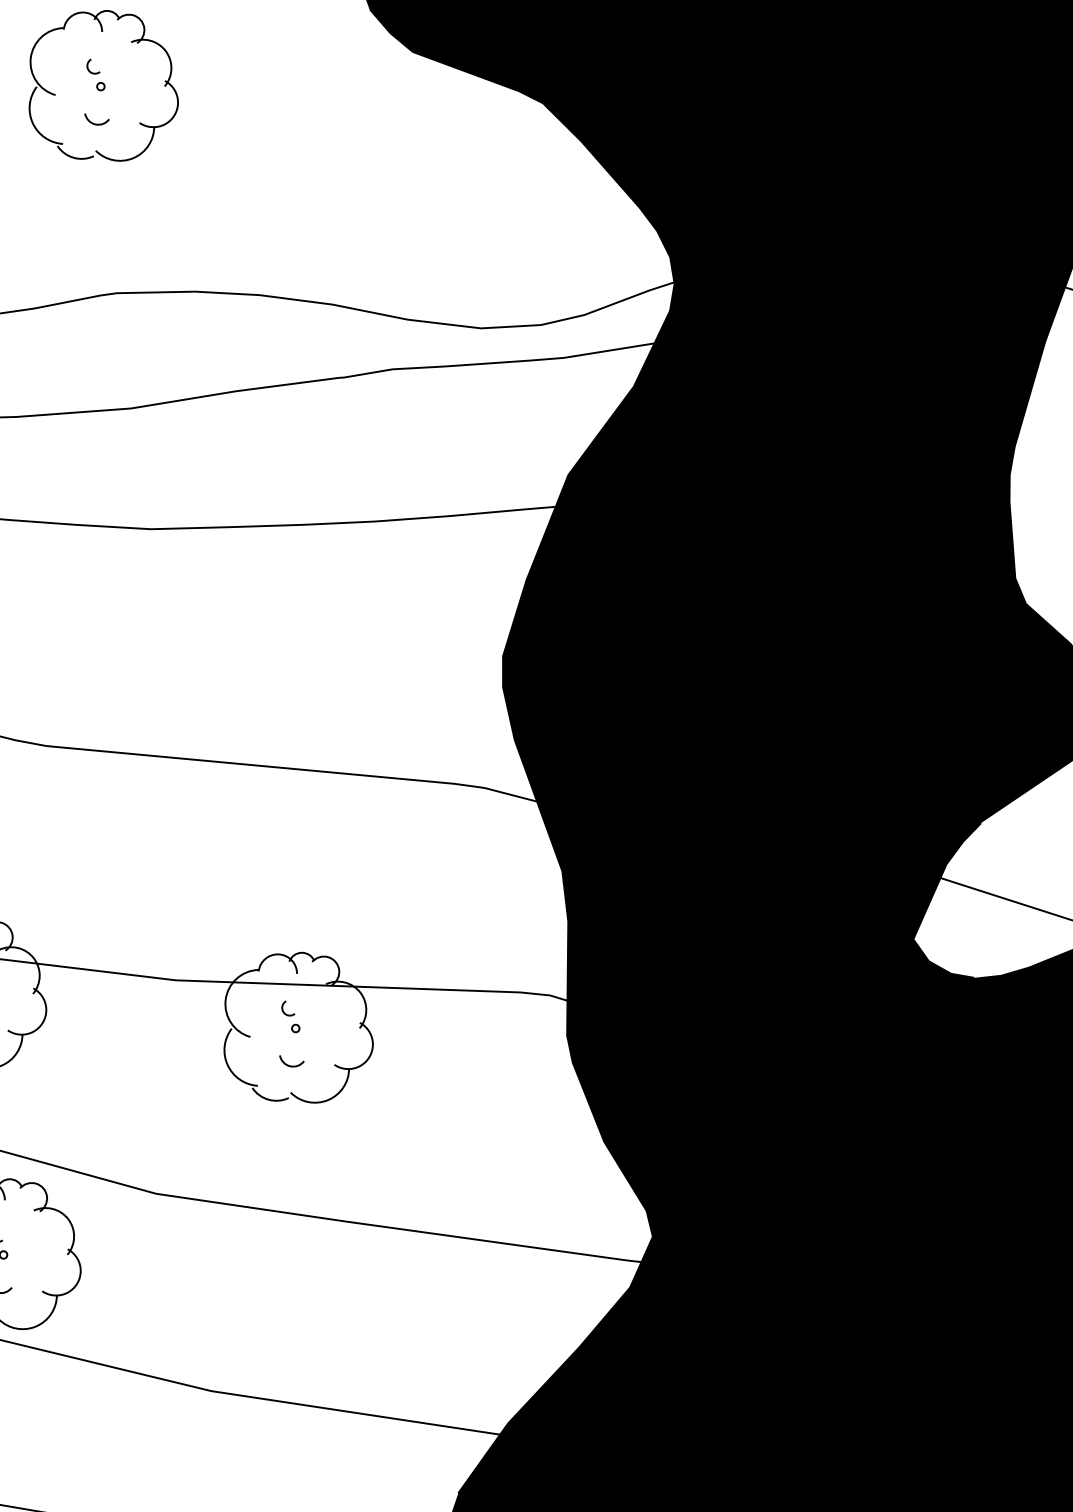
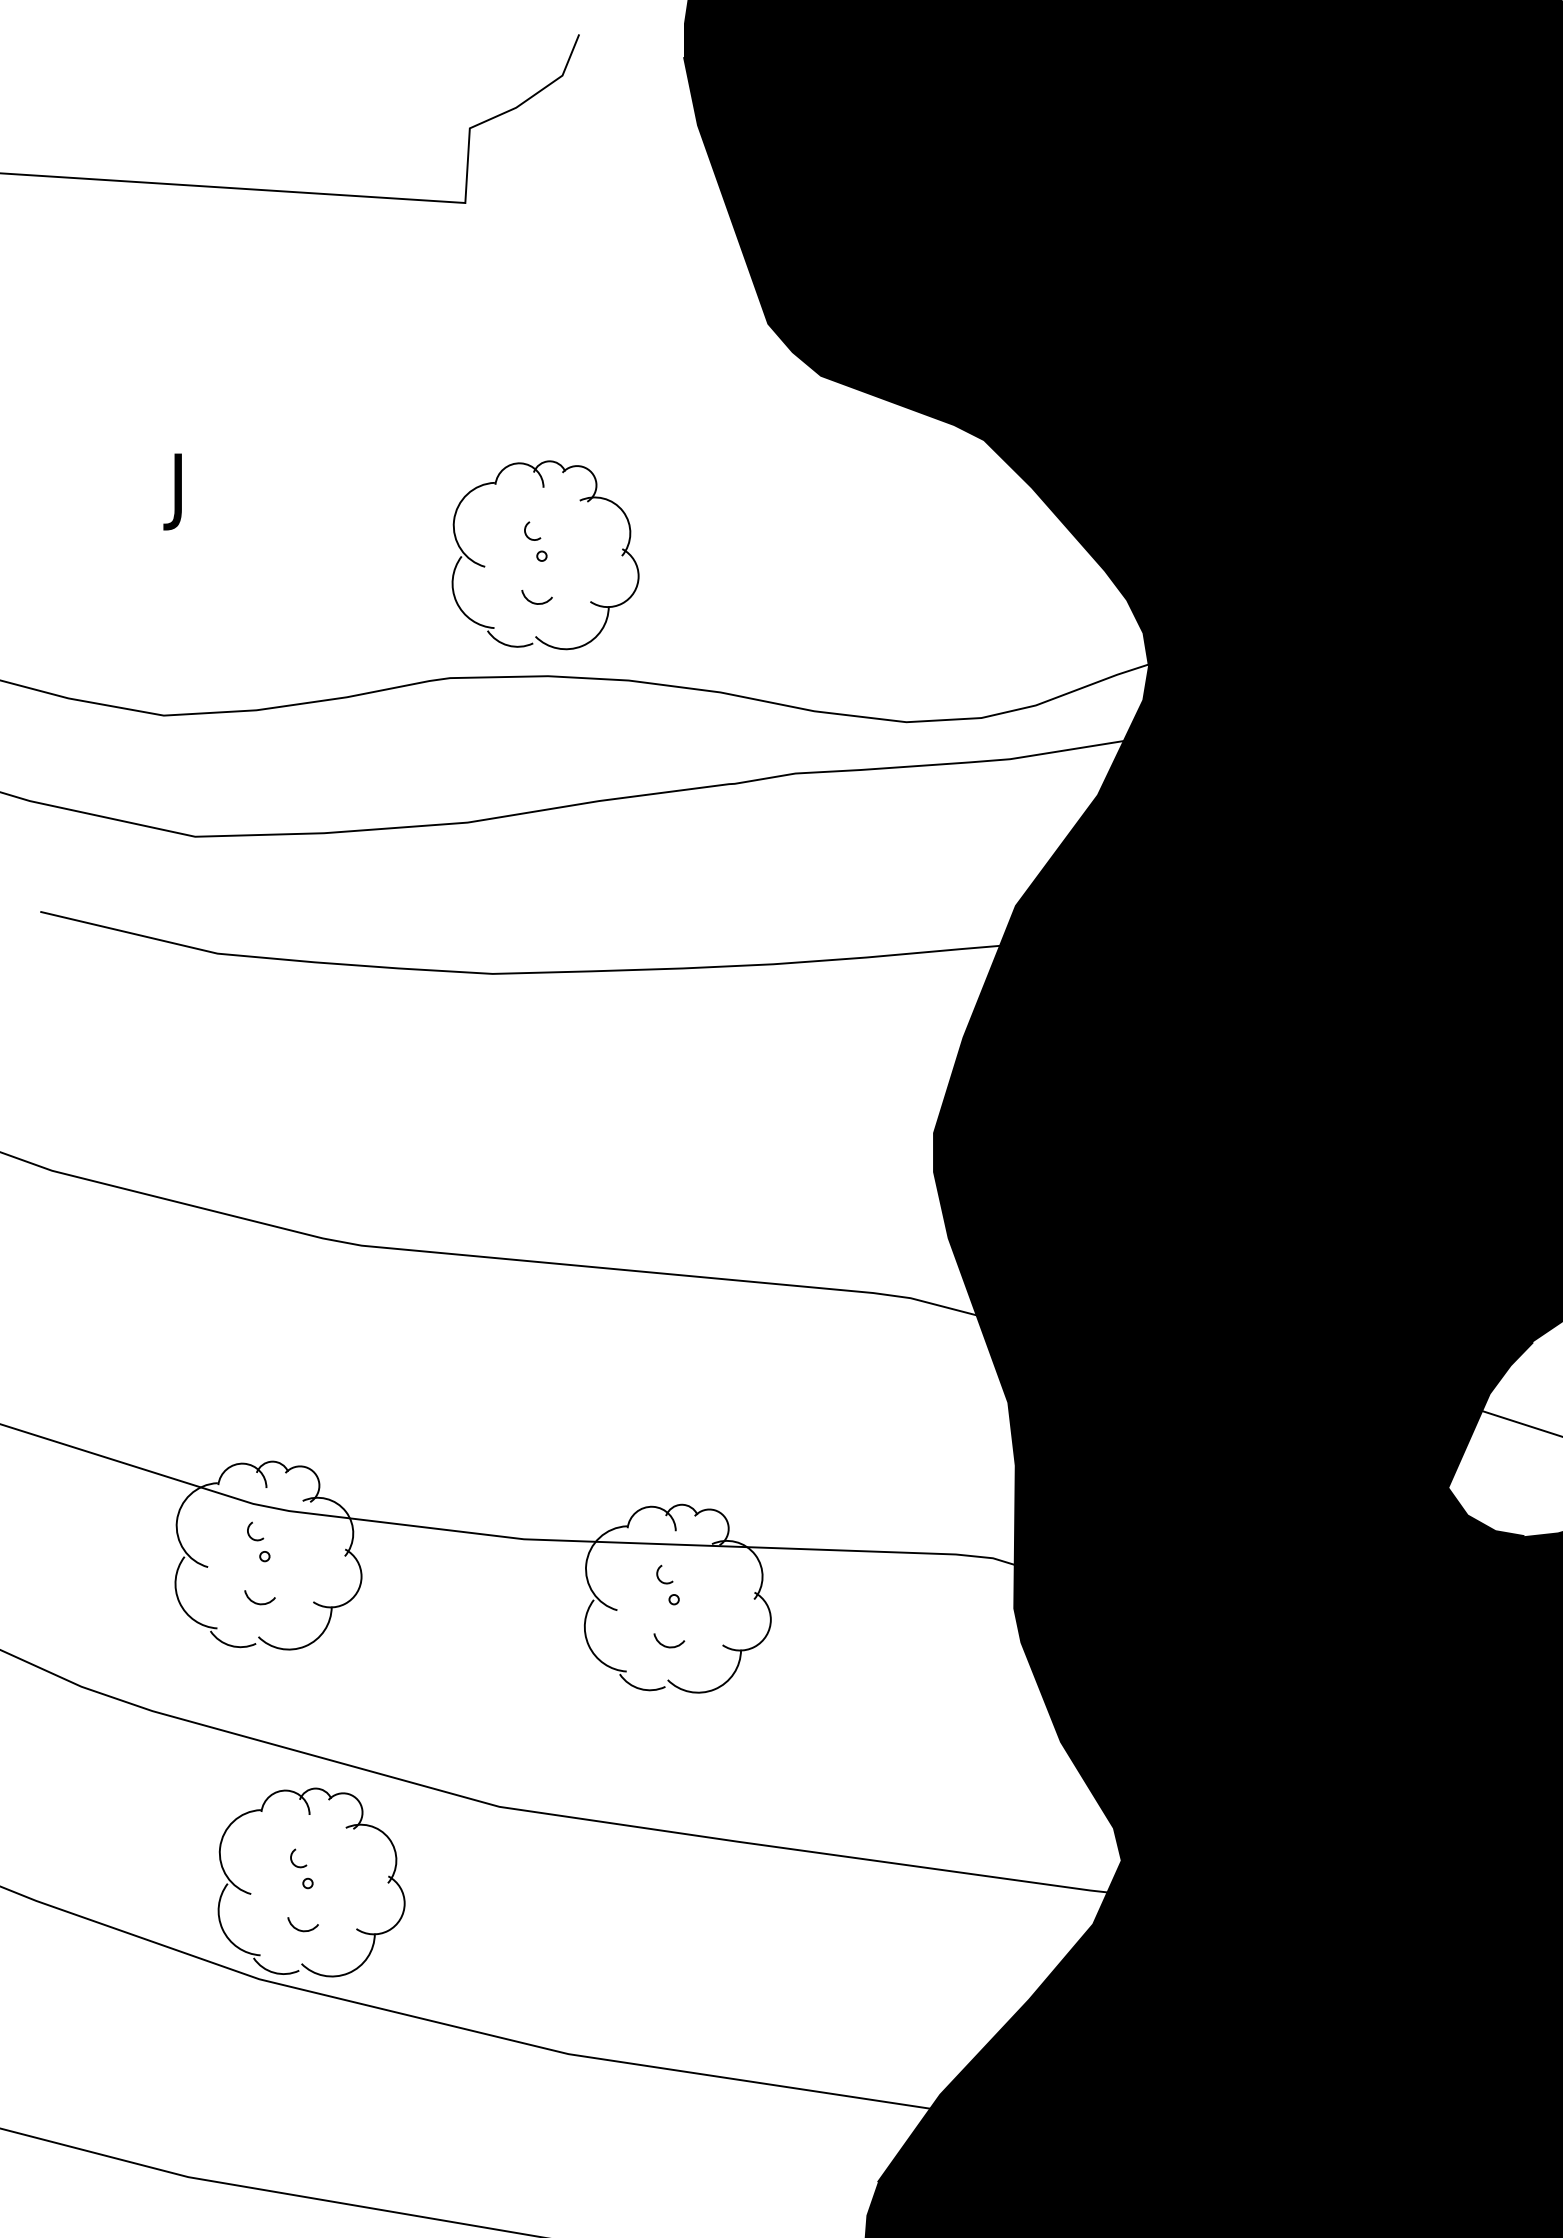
part: (103, 86) -> (545, 555), moved

